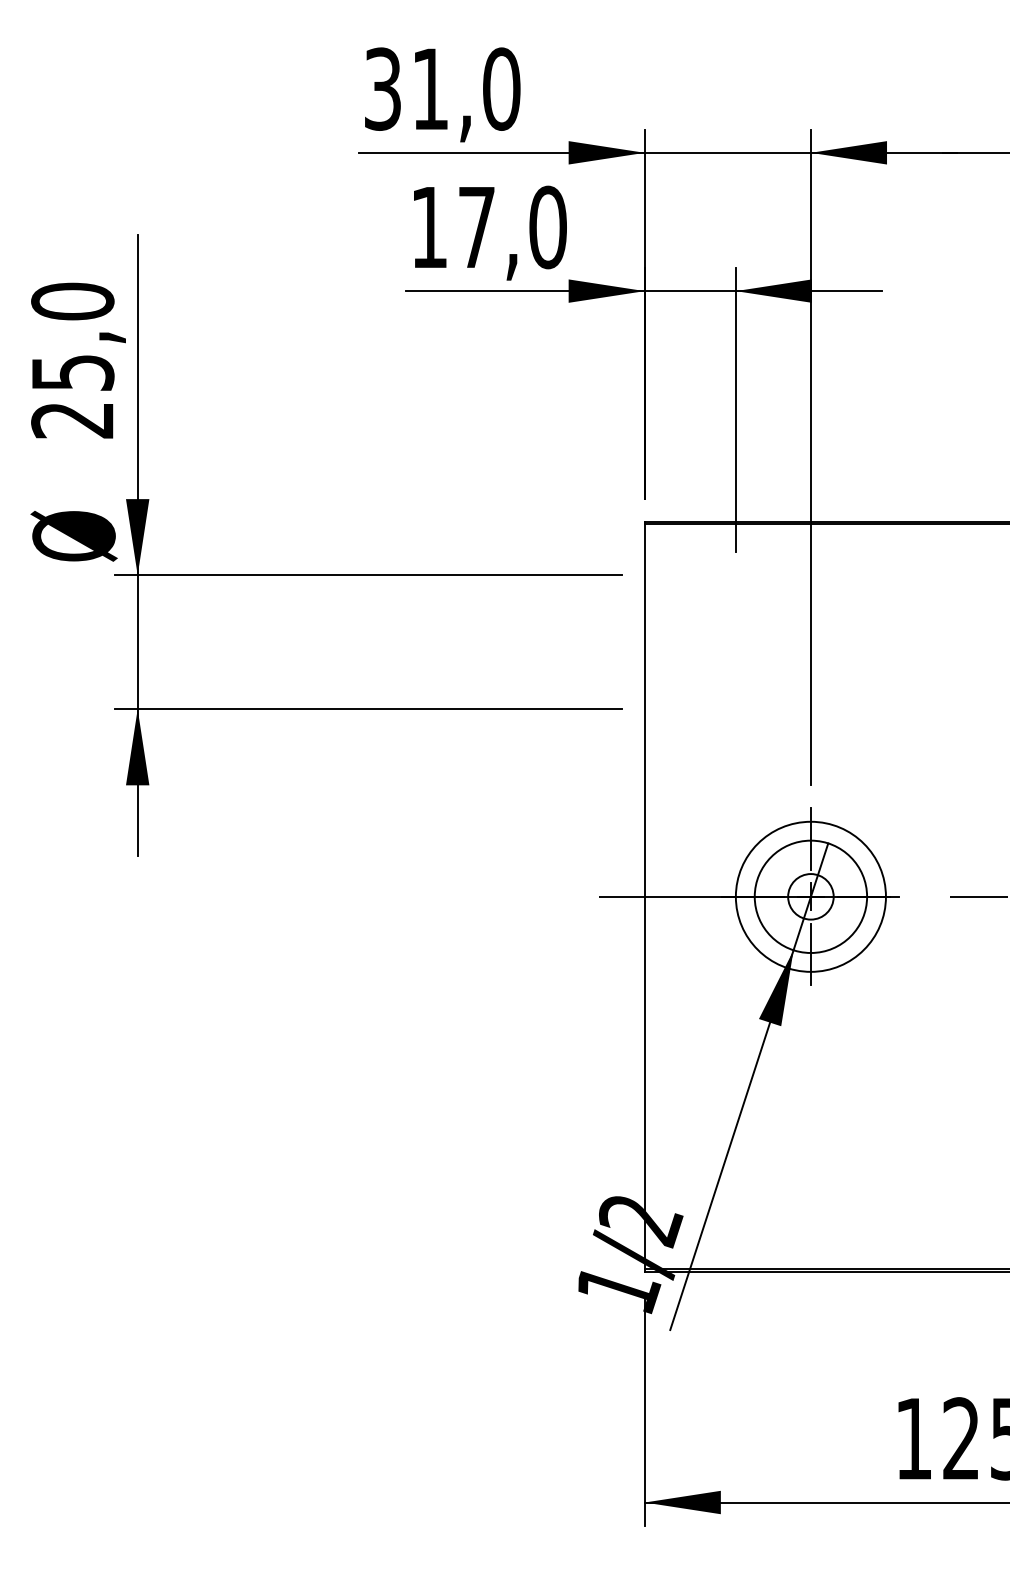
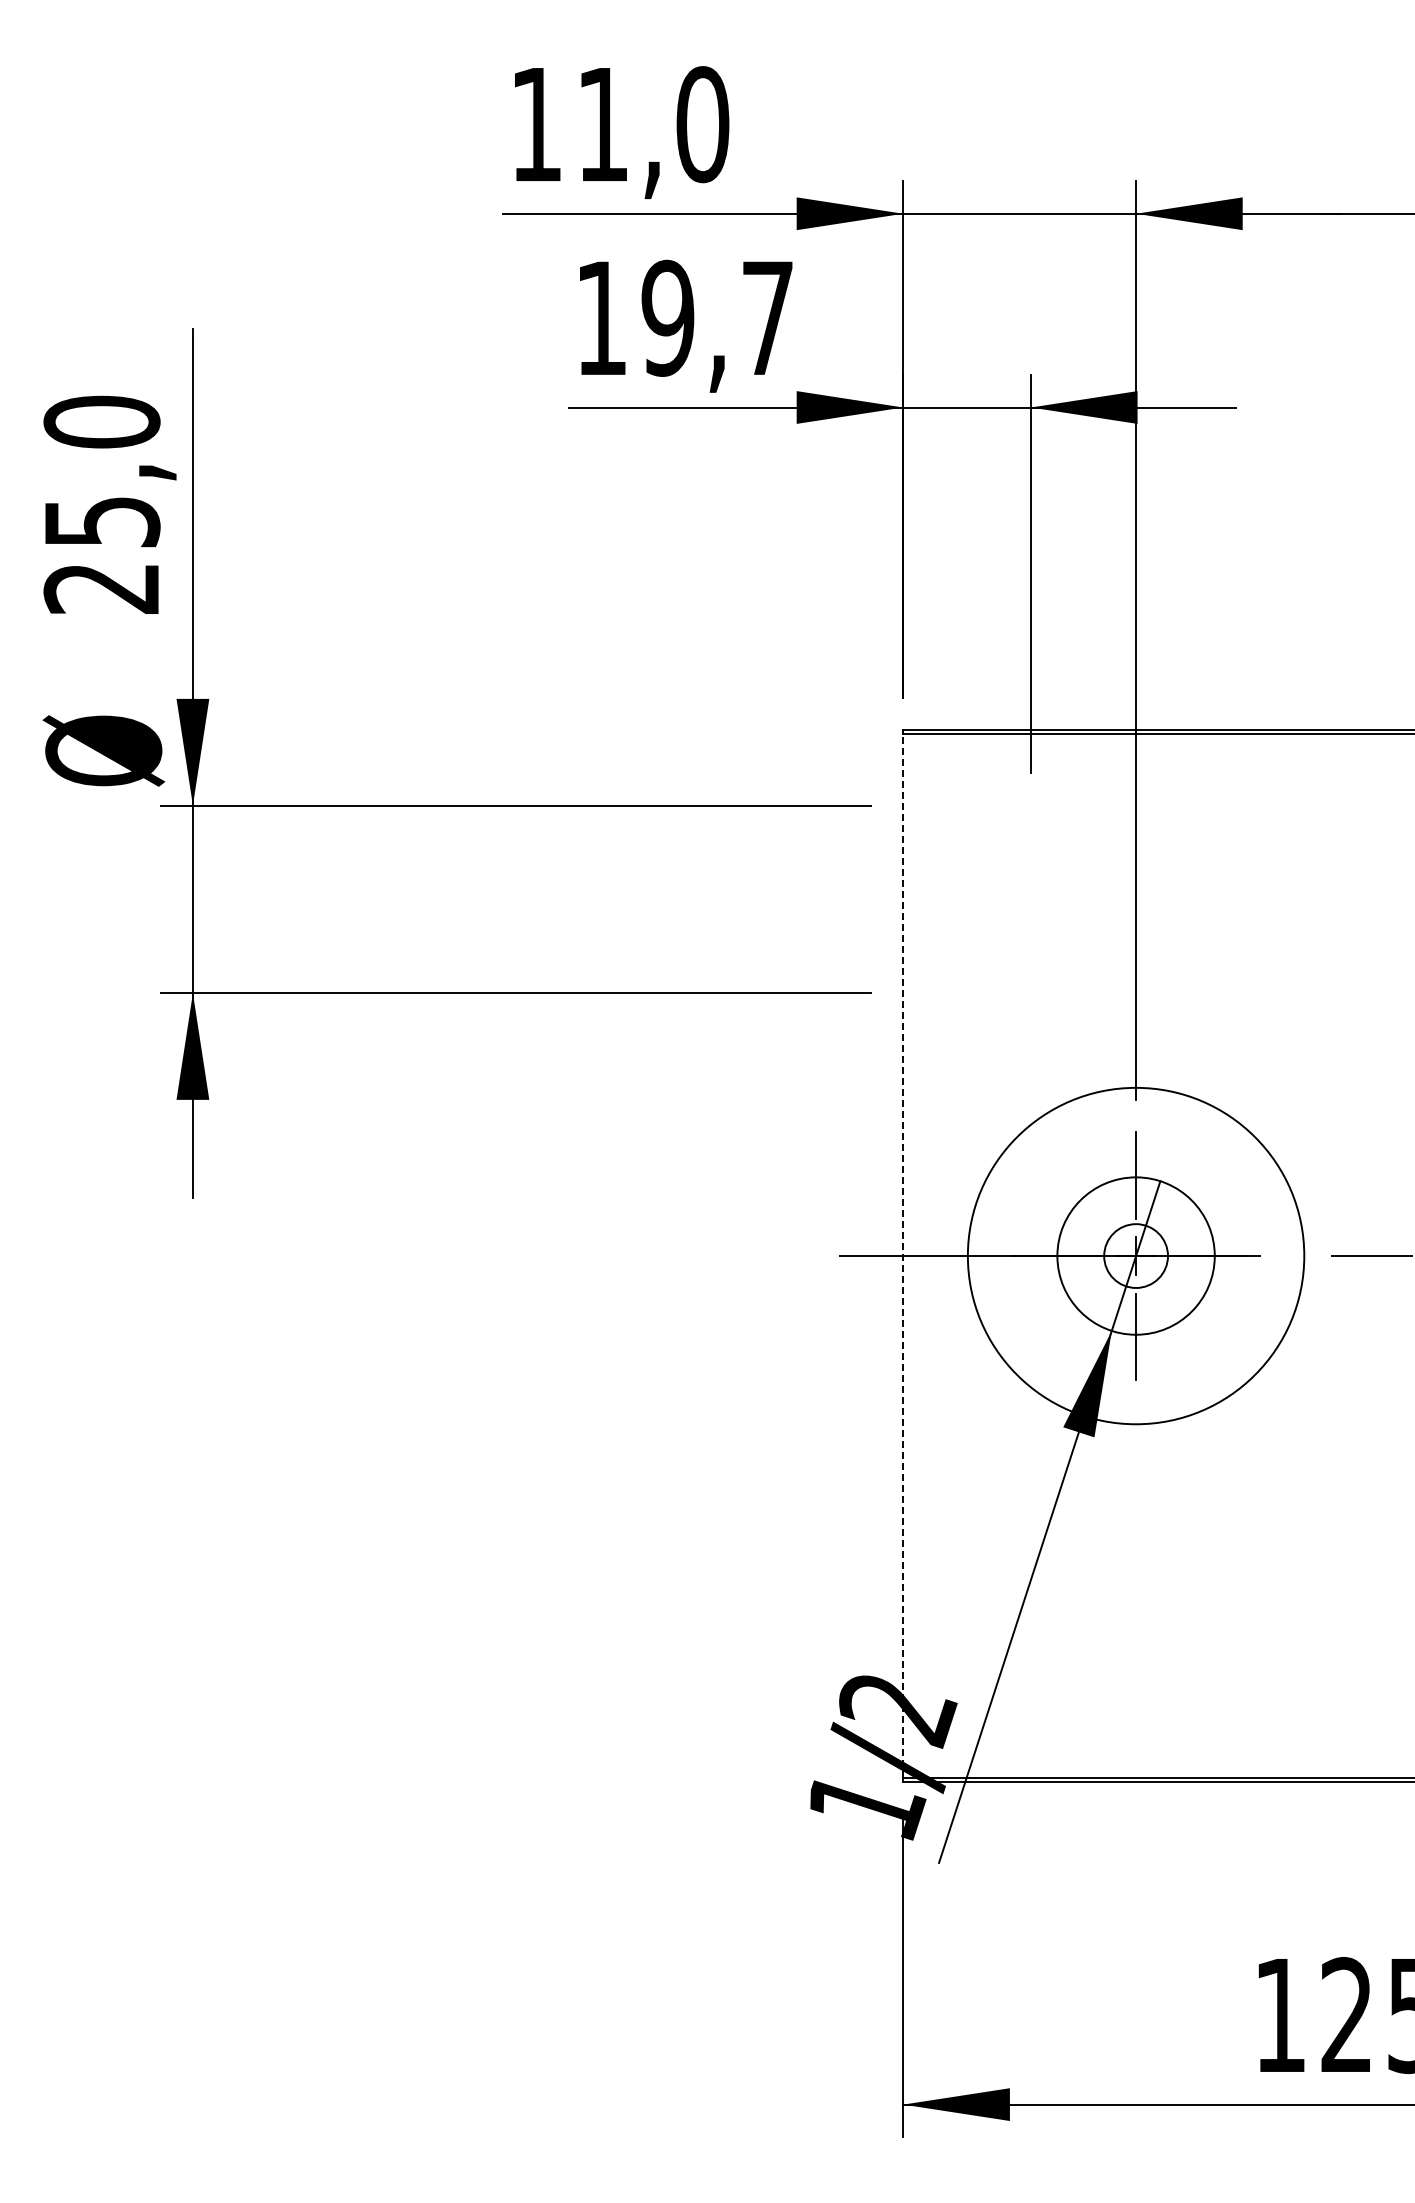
text: (382, 89) -> (536, 124), 31,0 -> 11,0
text: (512, 226) -> (717, 317), 17,0 -> 19,7
circle: (810, 896) -> (1135, 1255), size x1.6
line: (644, 897) -> (903, 1256), solid -> dashed

